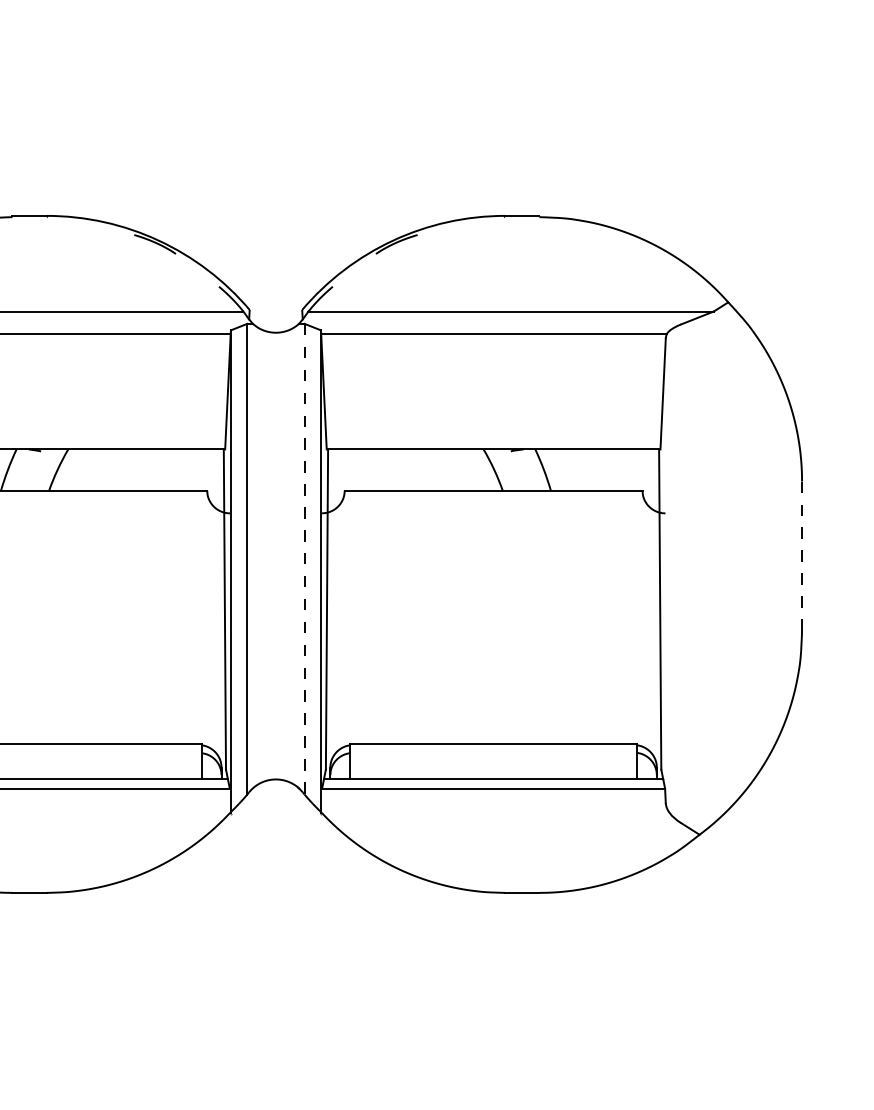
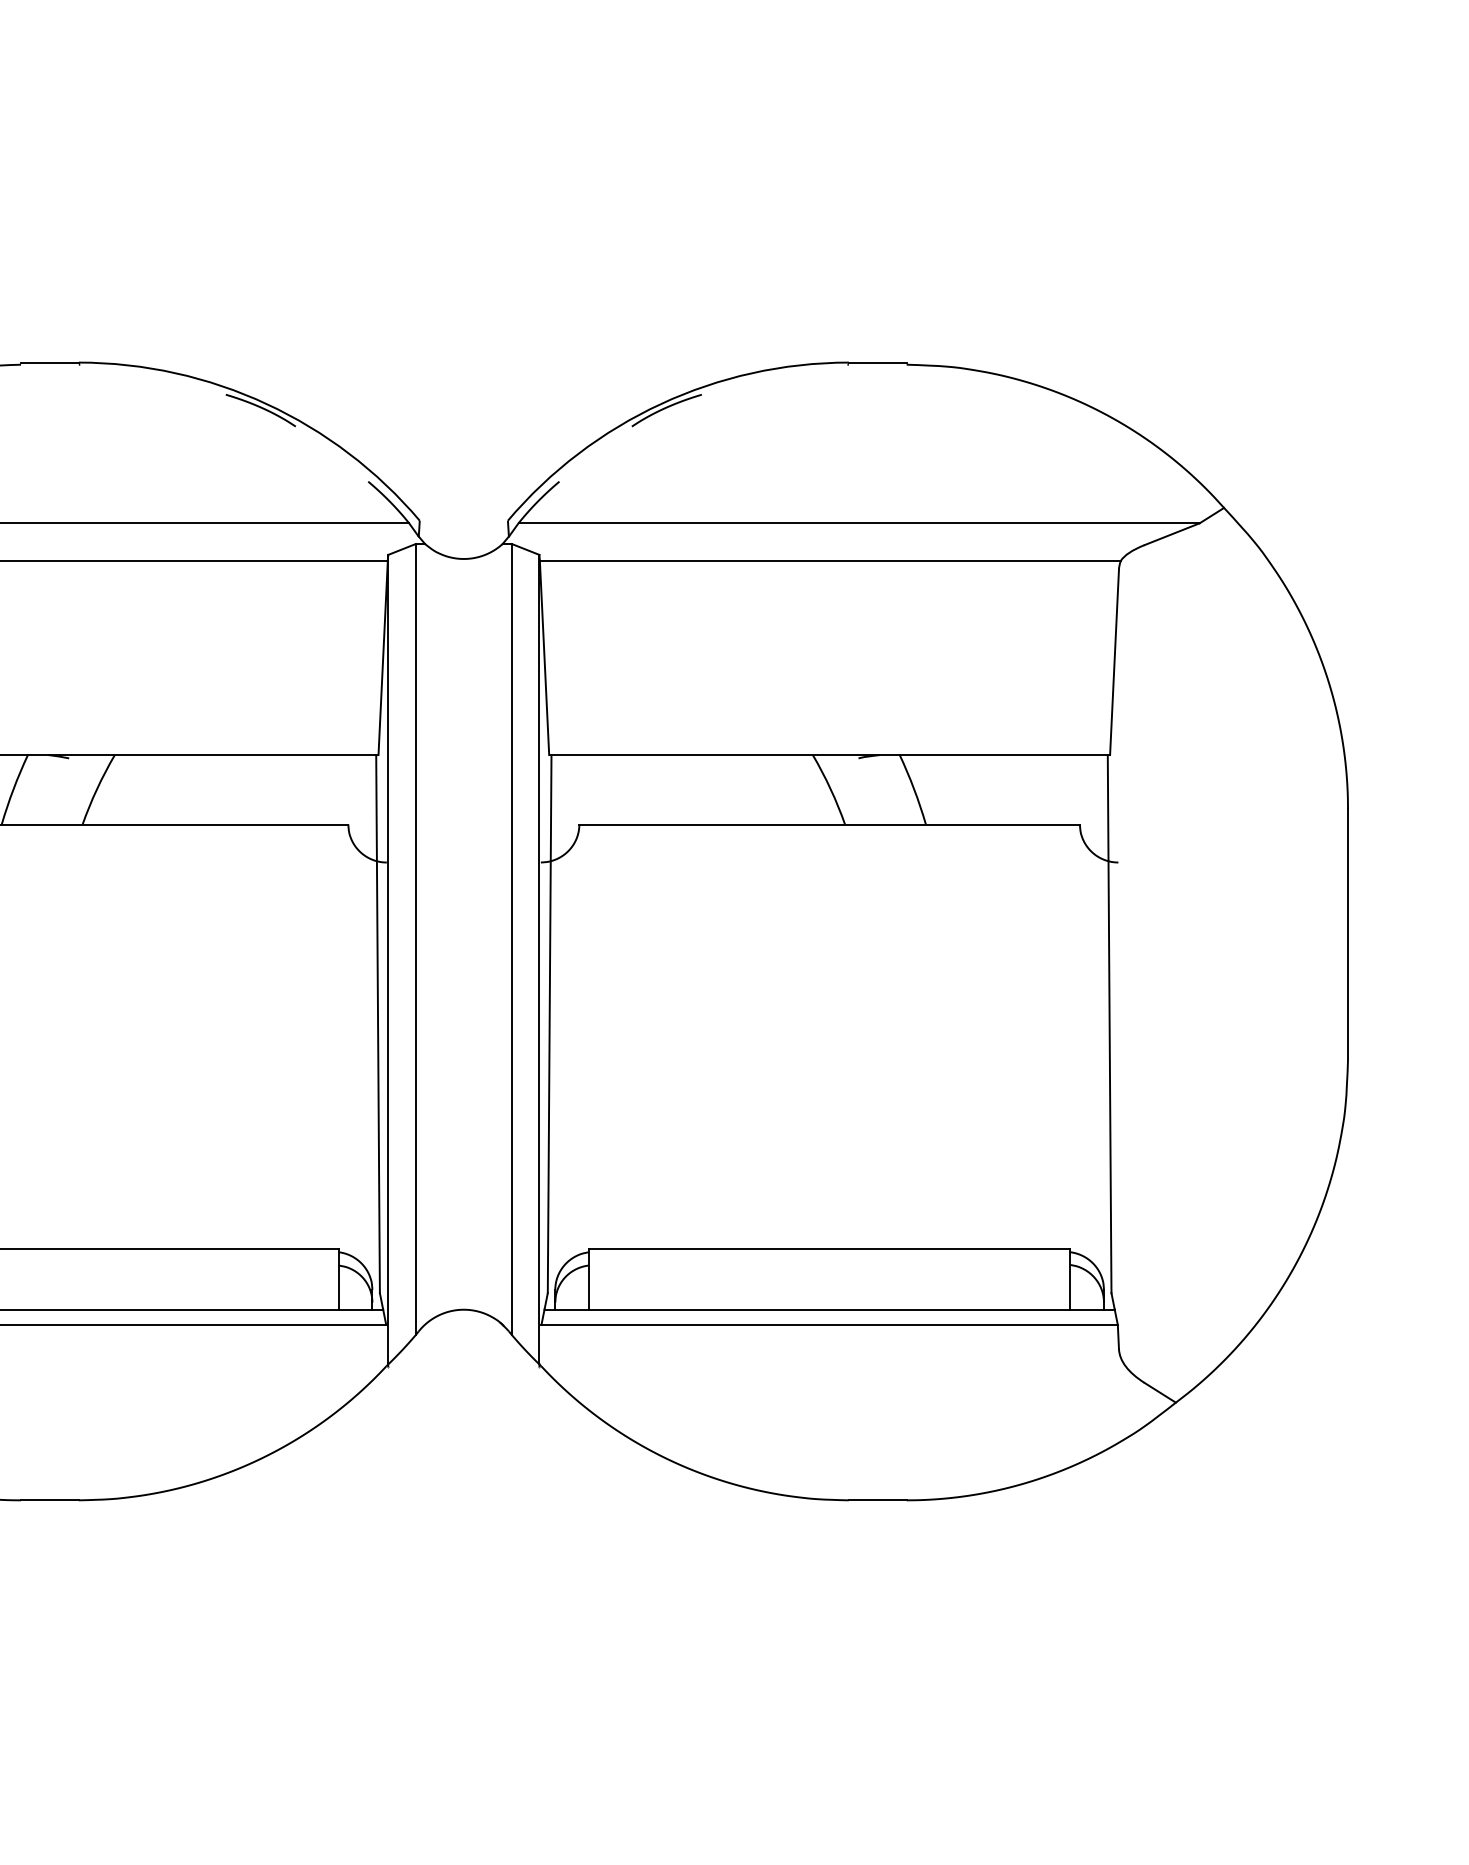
line: (802, 555) -> (1348, 933), dashed -> solid
line: (304, 559) -> (511, 940), dashed -> solid

